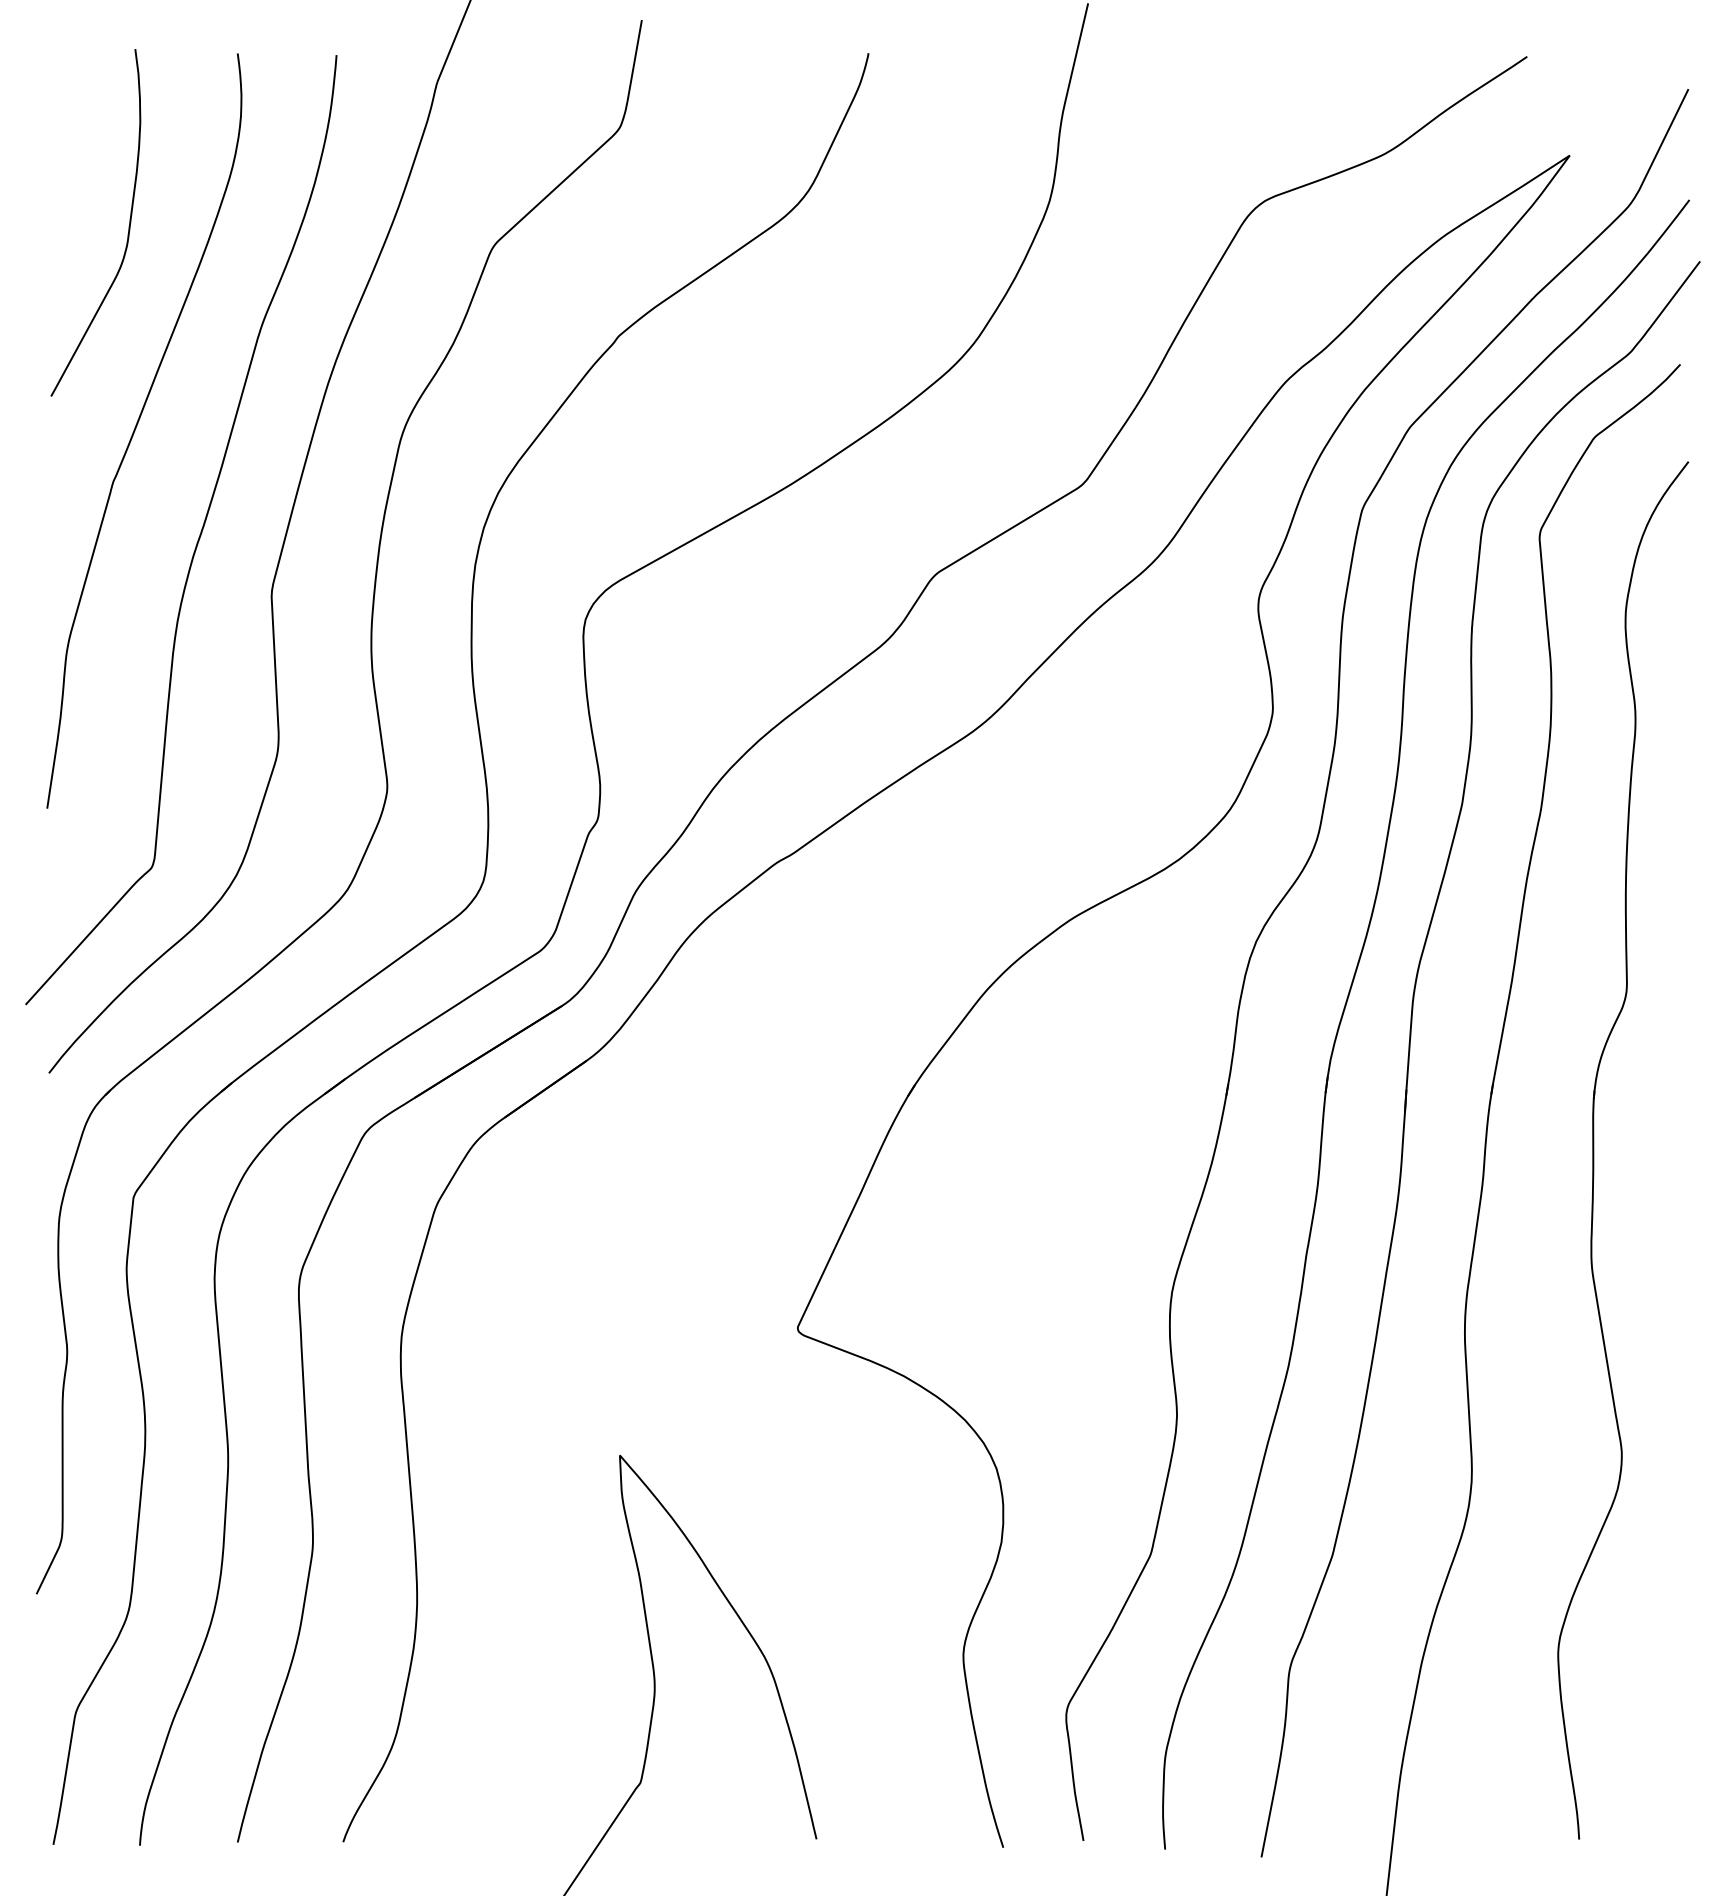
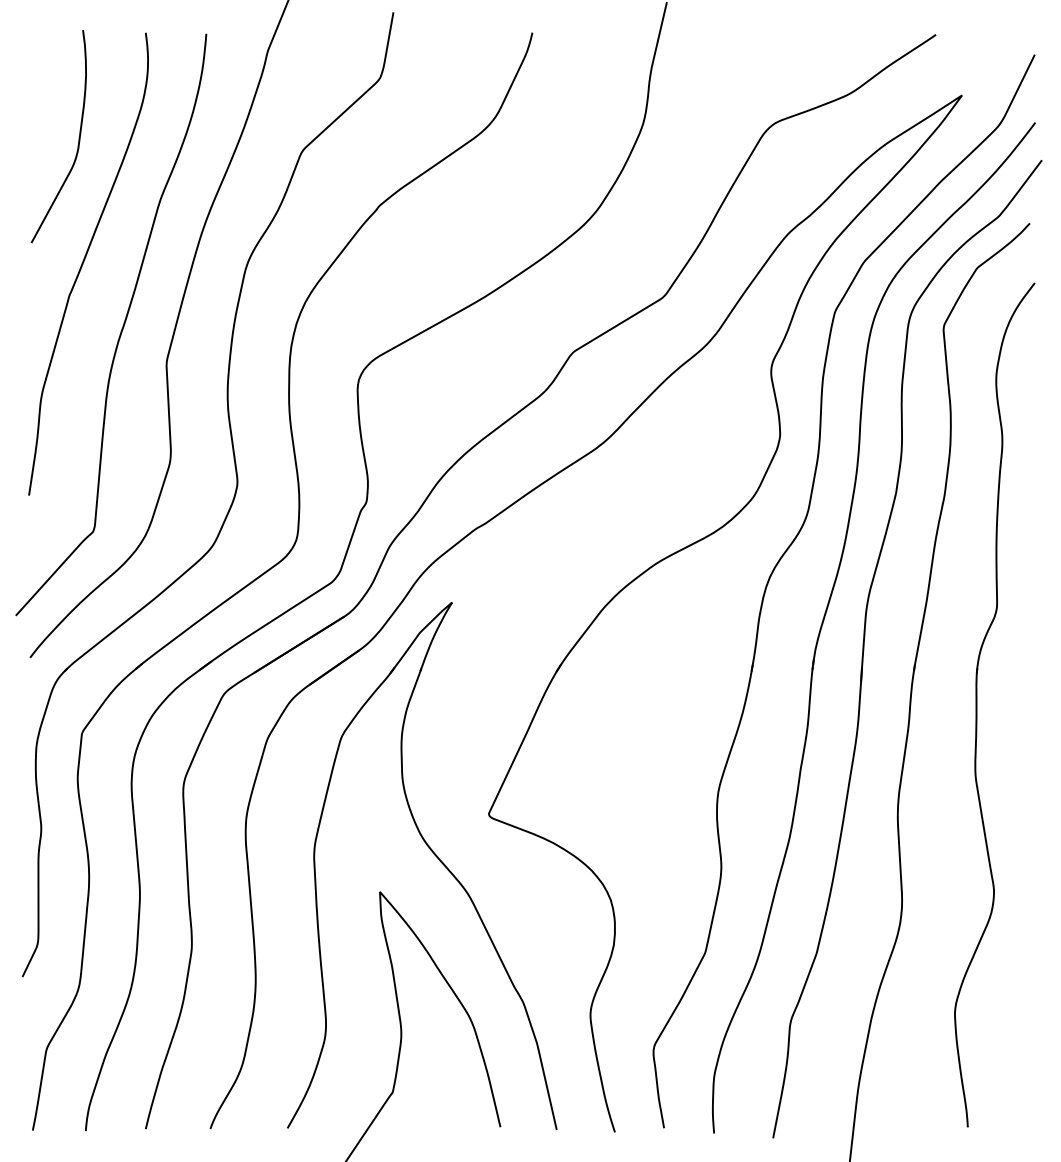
part: (707, 1394) -> (433, 854), added

